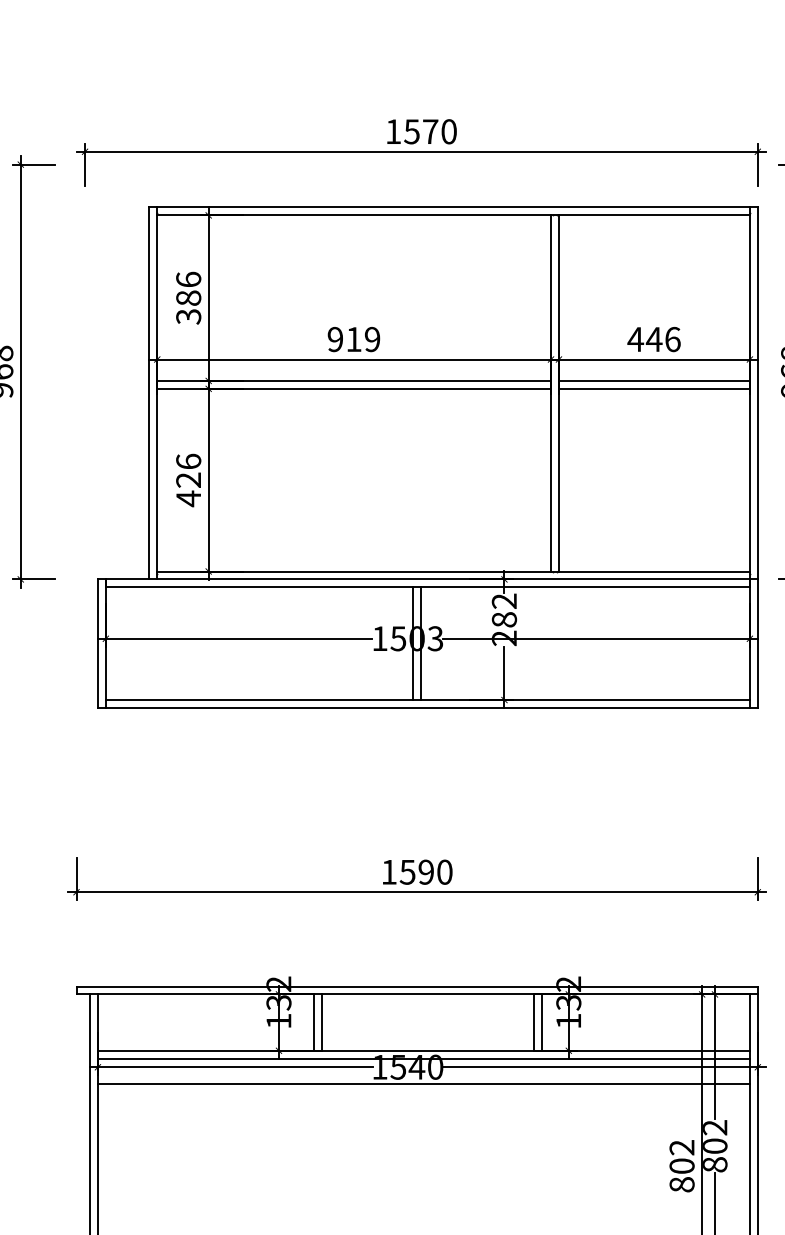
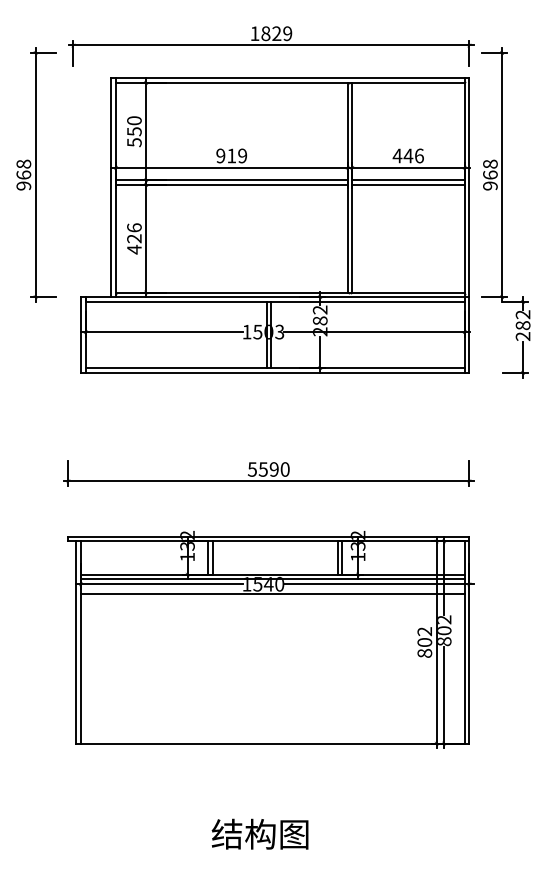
text: (430, 131) -> (276, 33), 1570 -> 1829
text: (188, 297) -> (134, 131), 386 -> 550
text: (389, 872) -> (252, 469), 1590 -> 5590

